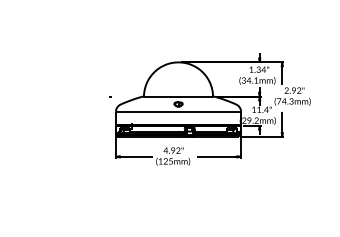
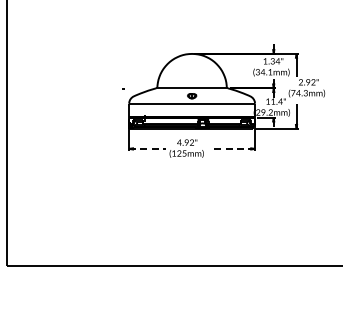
line: (134, 156) -> (147, 148), solid -> dashed
line: (219, 156) -> (233, 148), solid -> dashed

